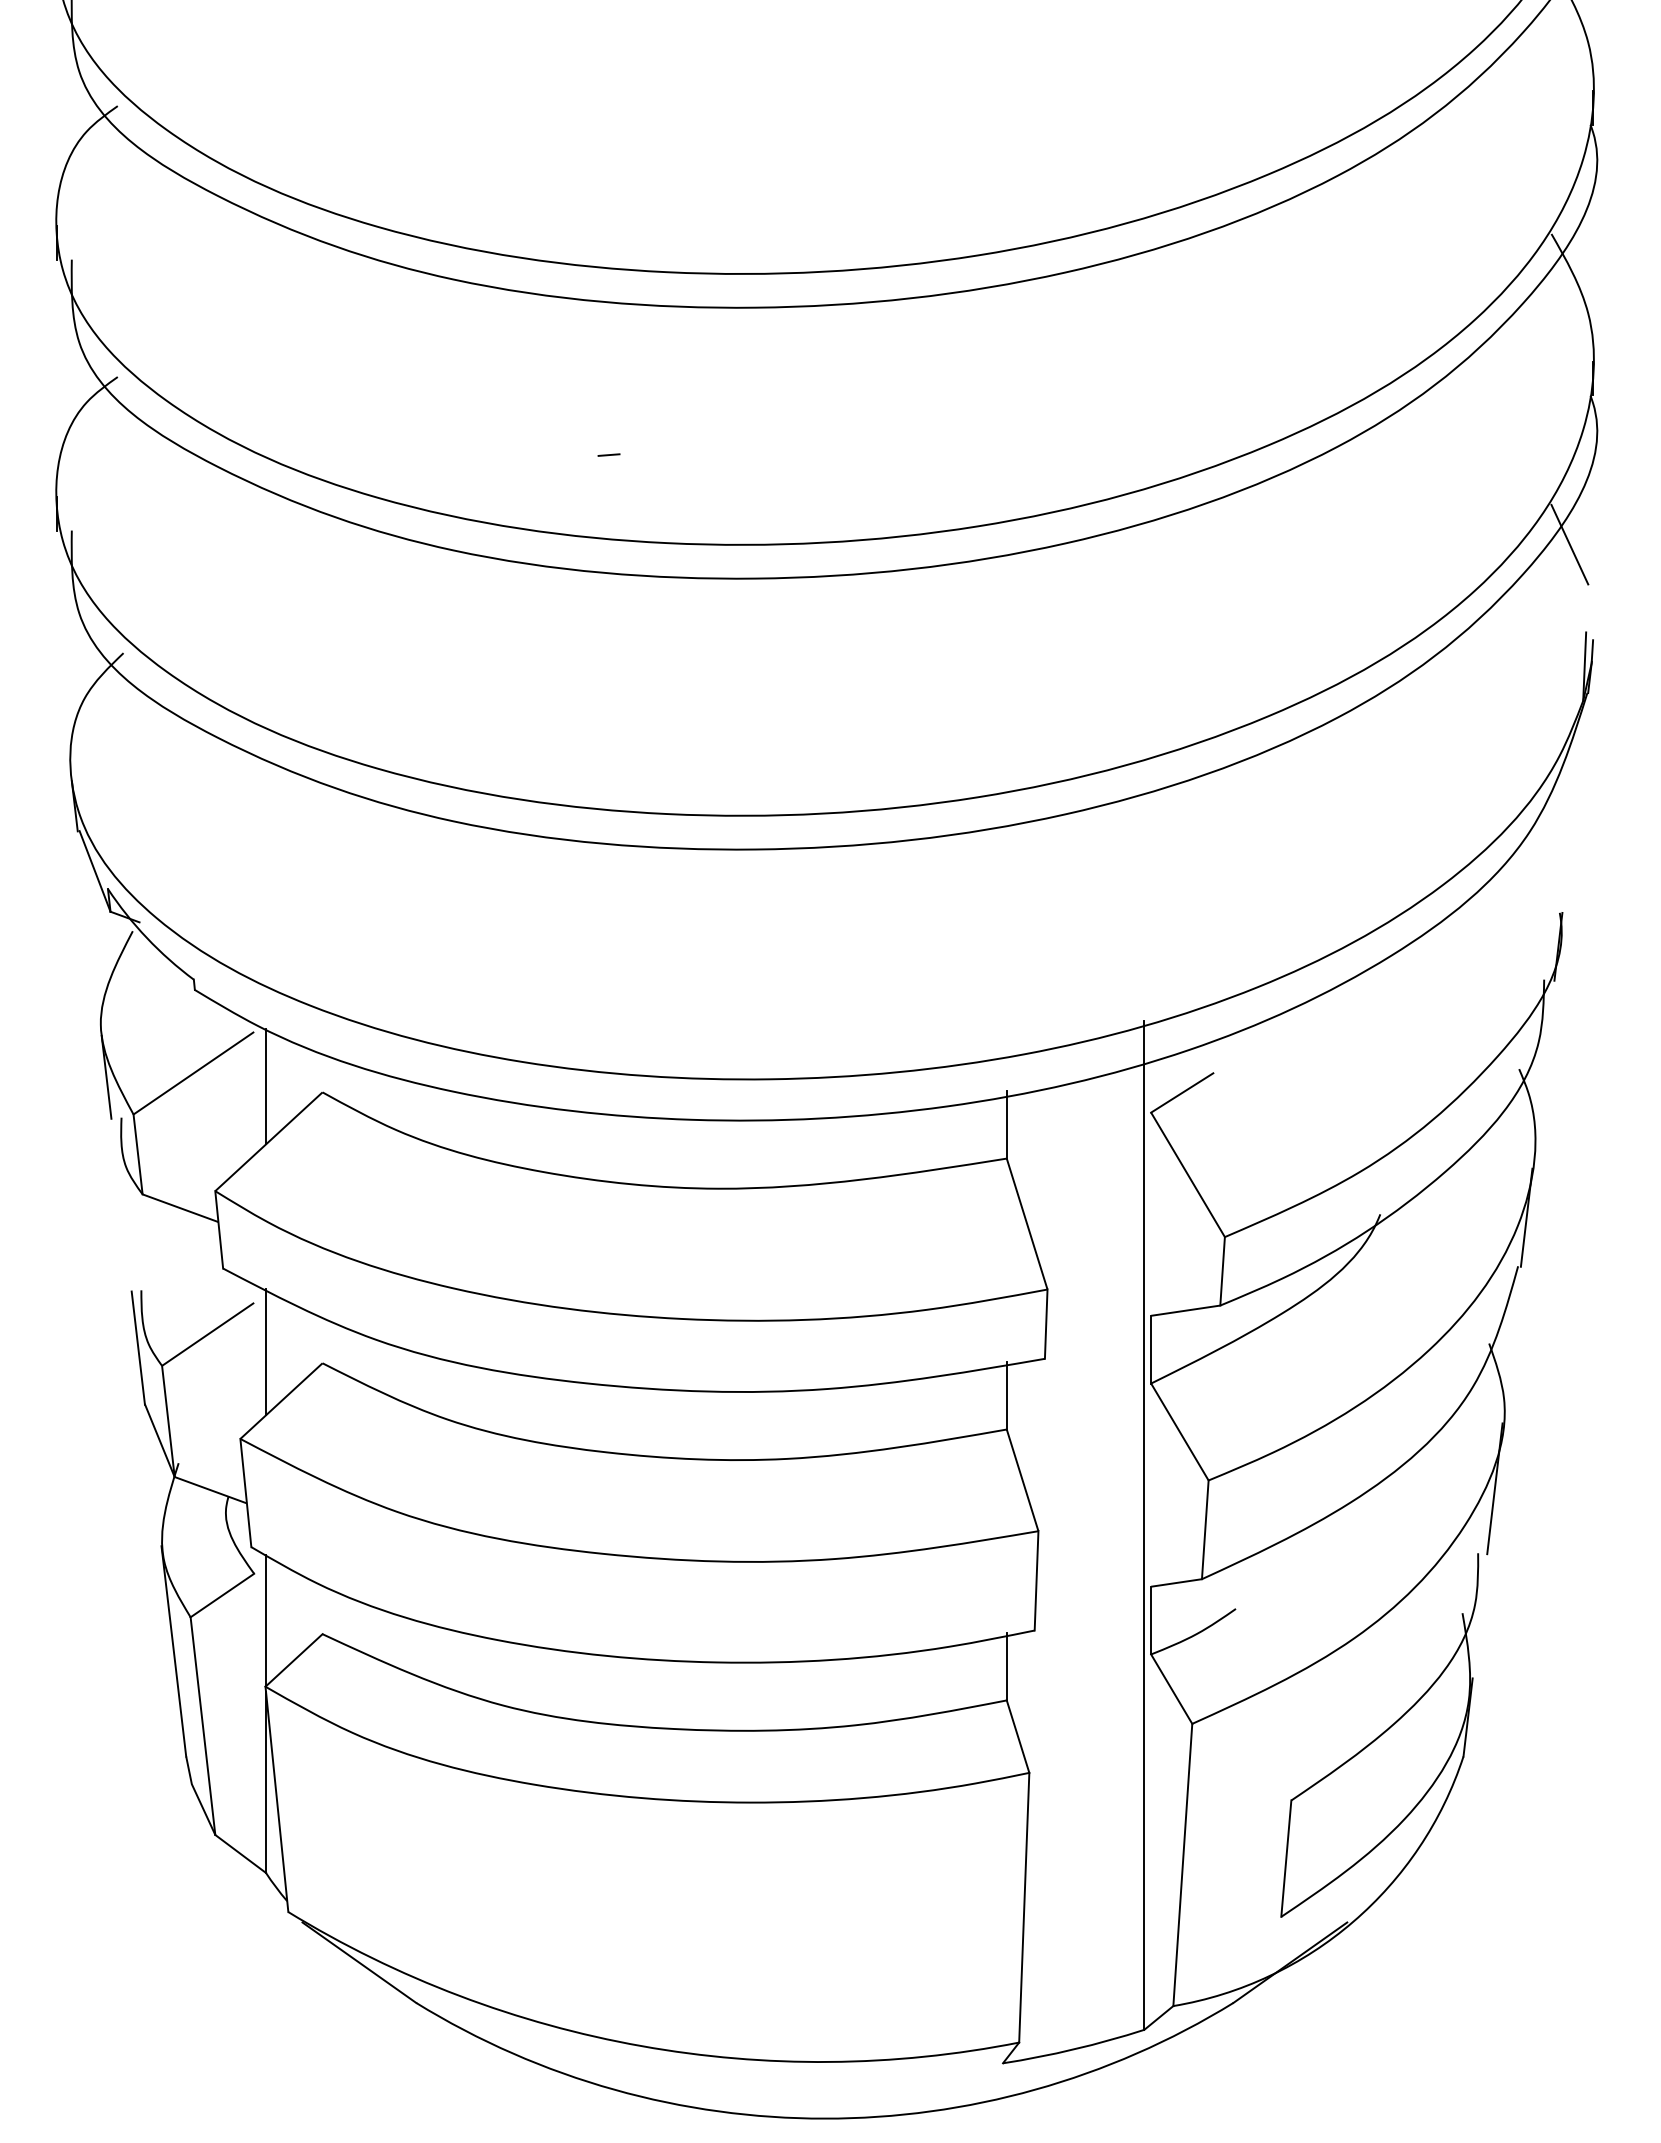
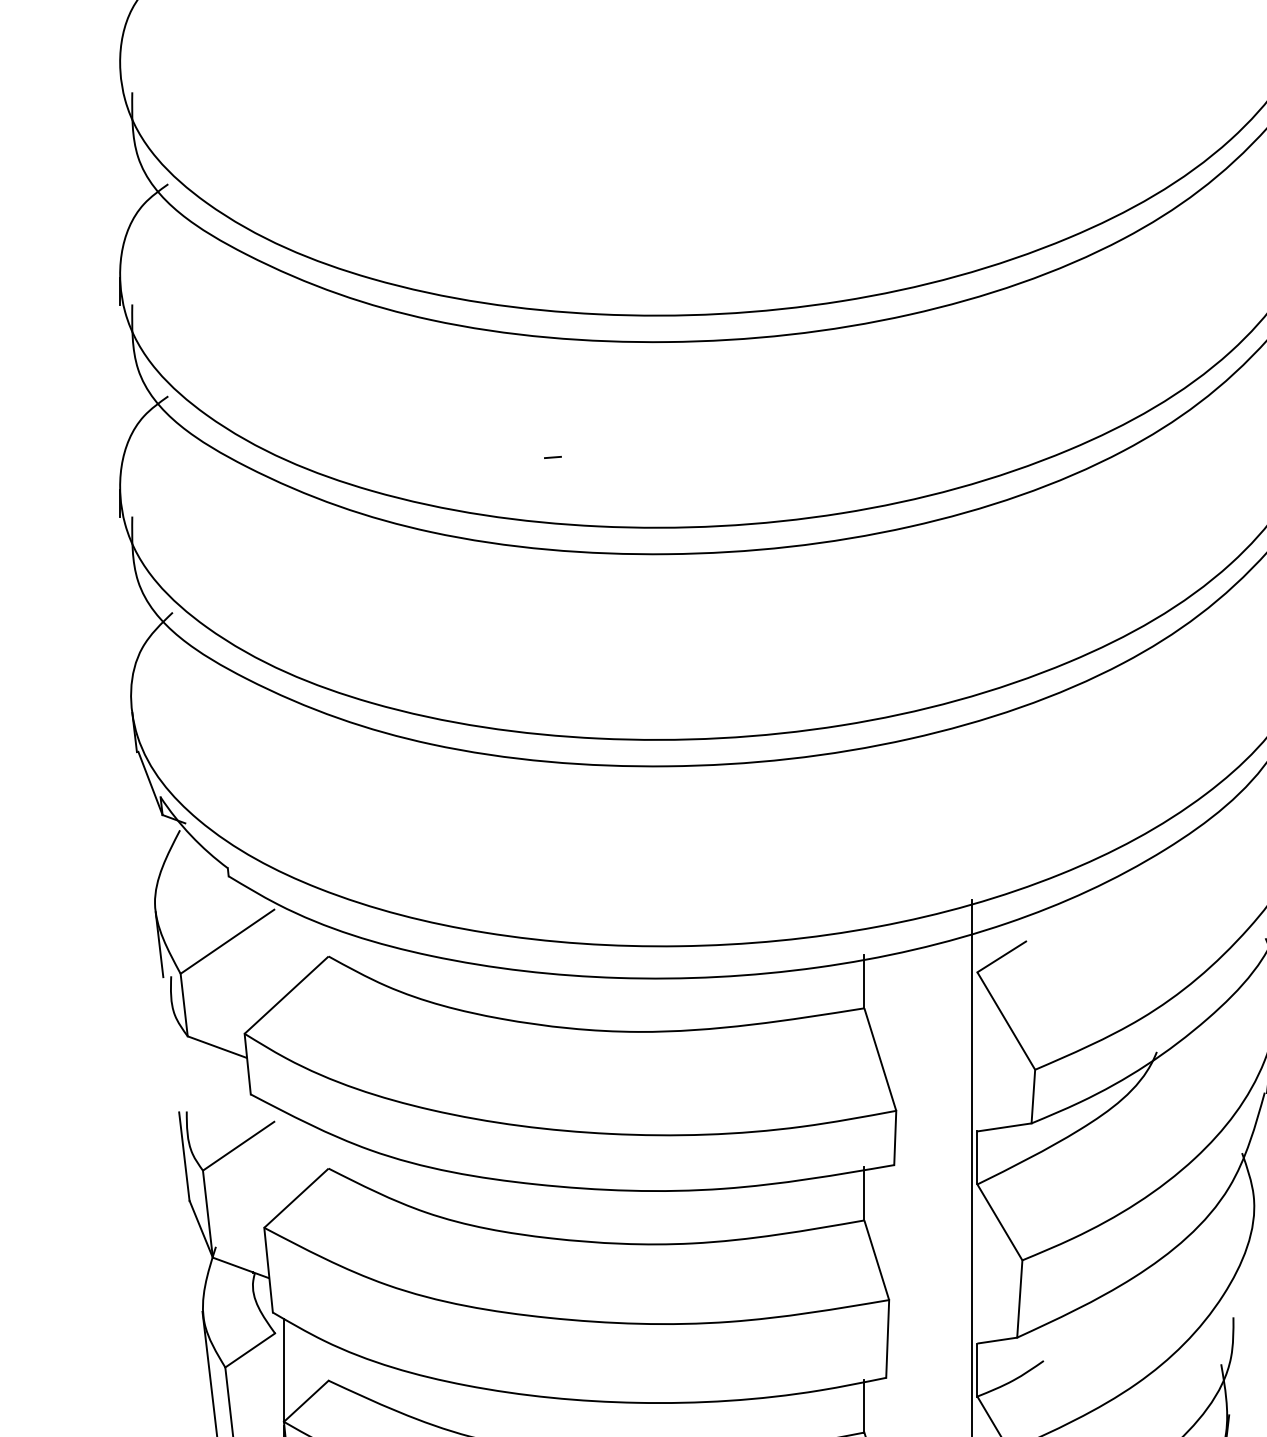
line: (266, 1086) -> (284, 951), removed
line: (266, 1351) -> (284, 1159), removed
line: (1494, 1488) -> (1246, 1266), removed

